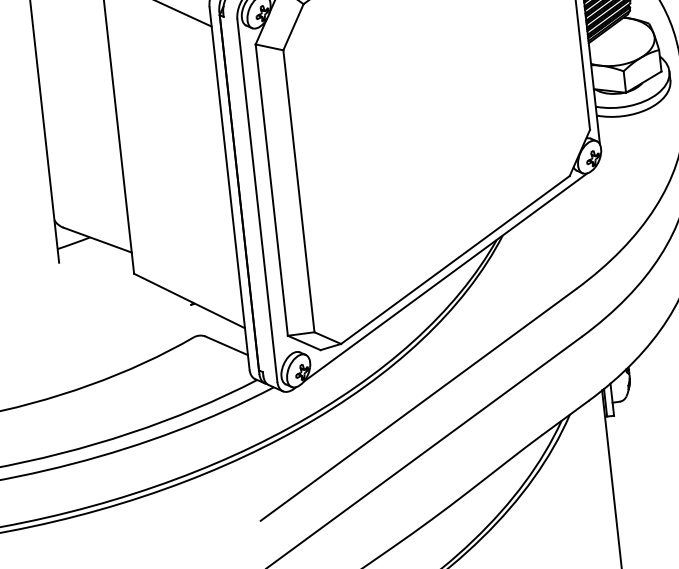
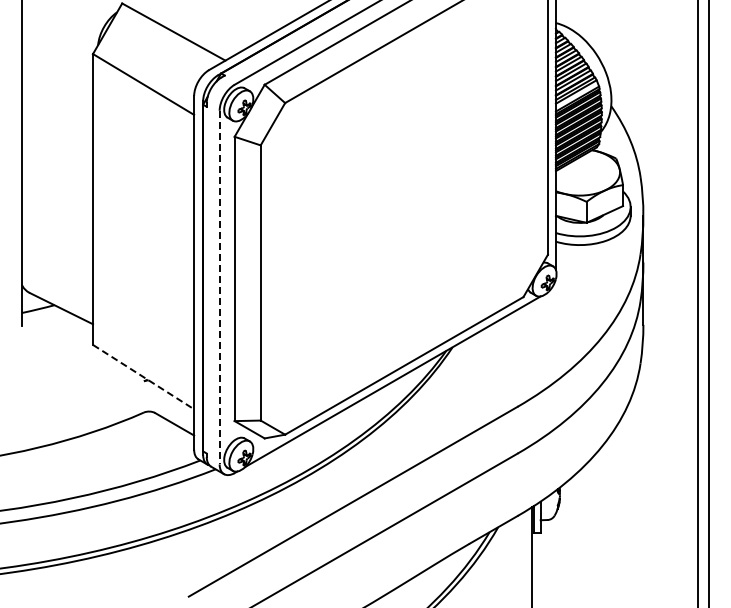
line: (257, 200) -> (219, 287), solid -> dashed
line: (189, 301) -> (143, 377), solid -> dashed

